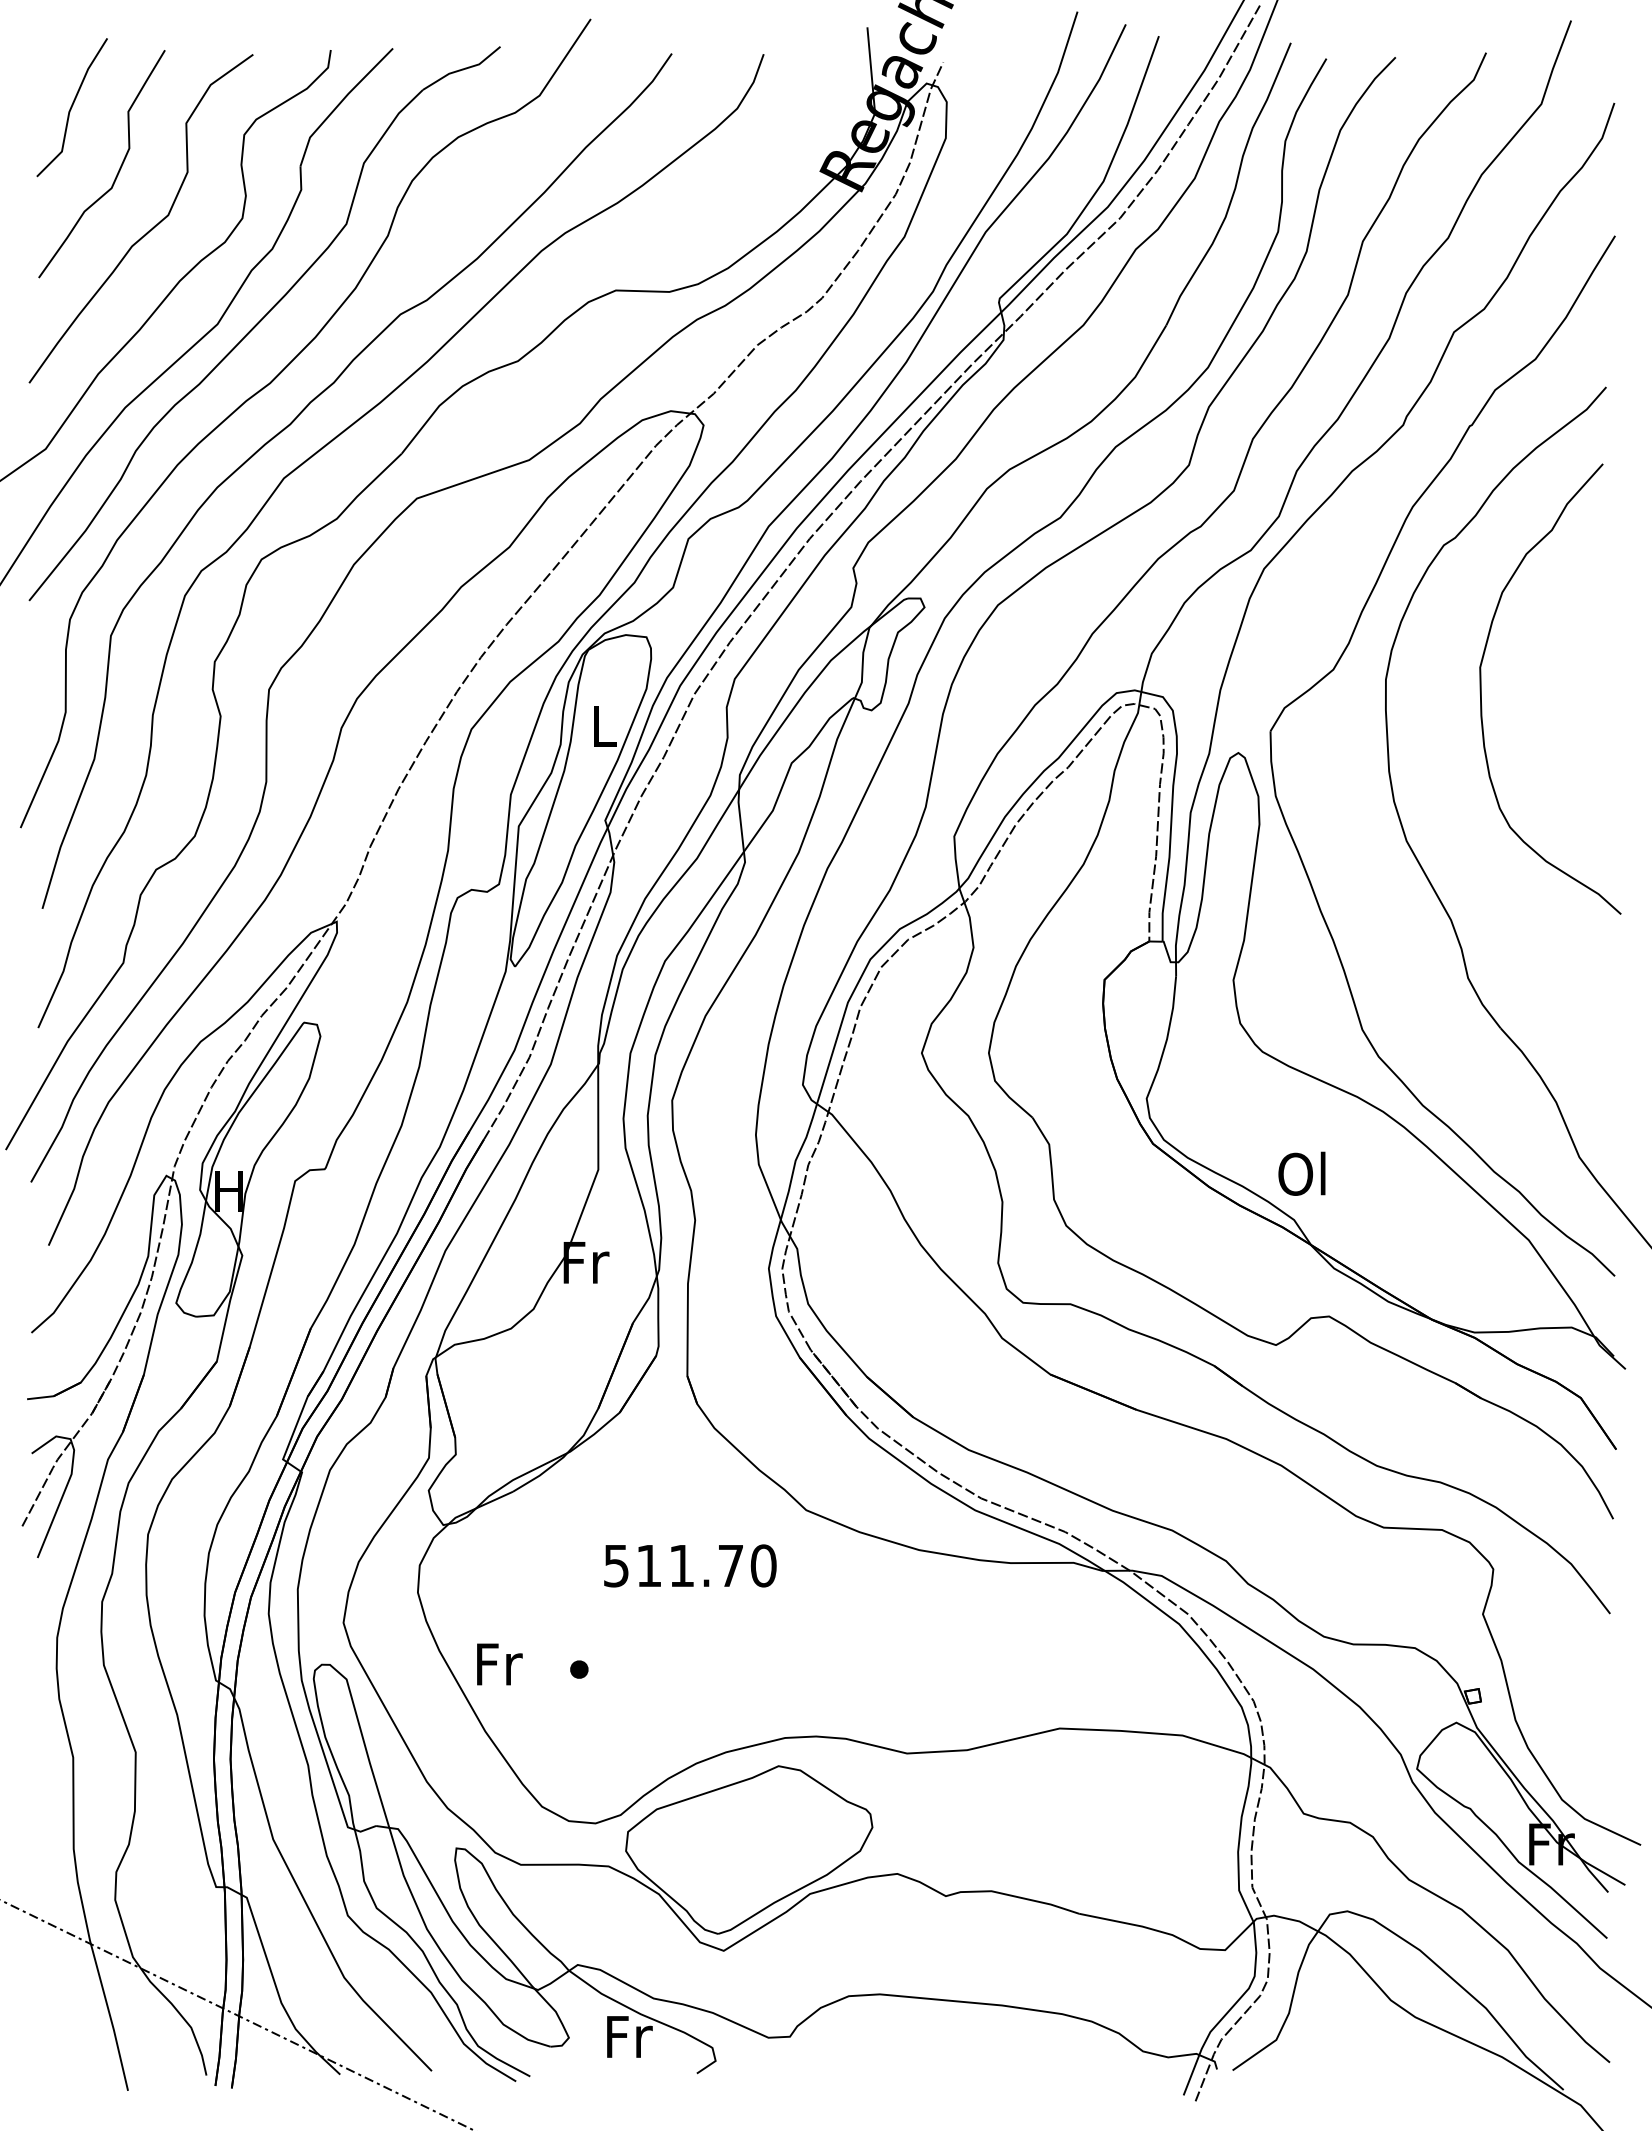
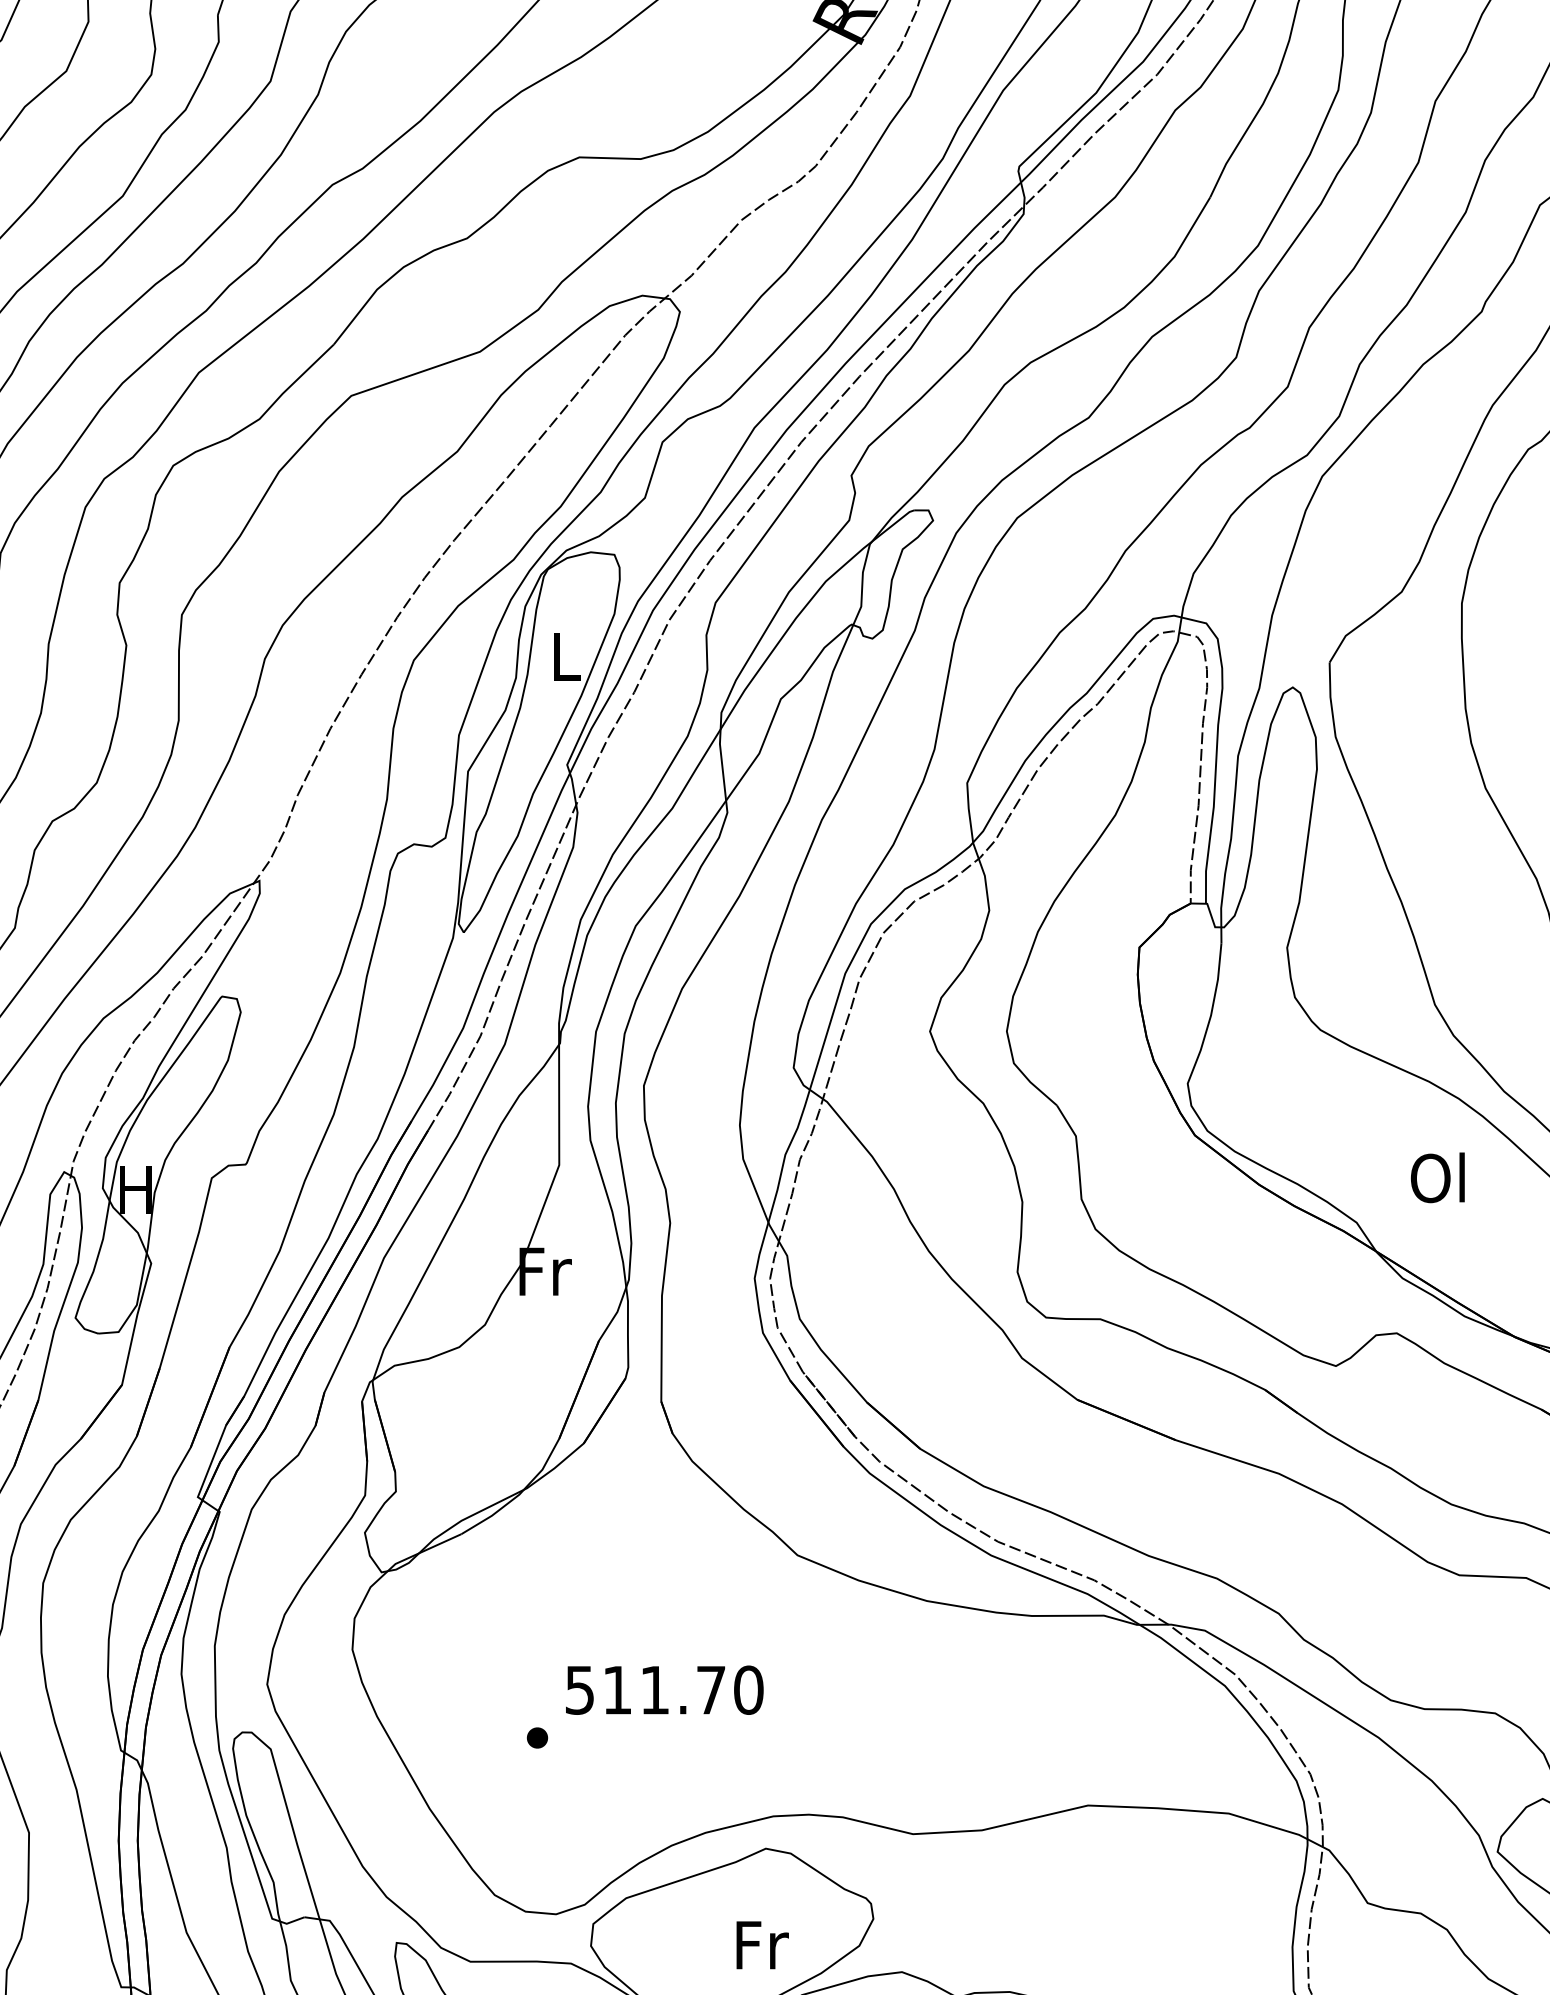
text: (1301, 1173) -> (1437, 1177), moved
text: (690, 1565) -> (664, 1689), moved
text: (499, 1664) -> (762, 1945), moved

